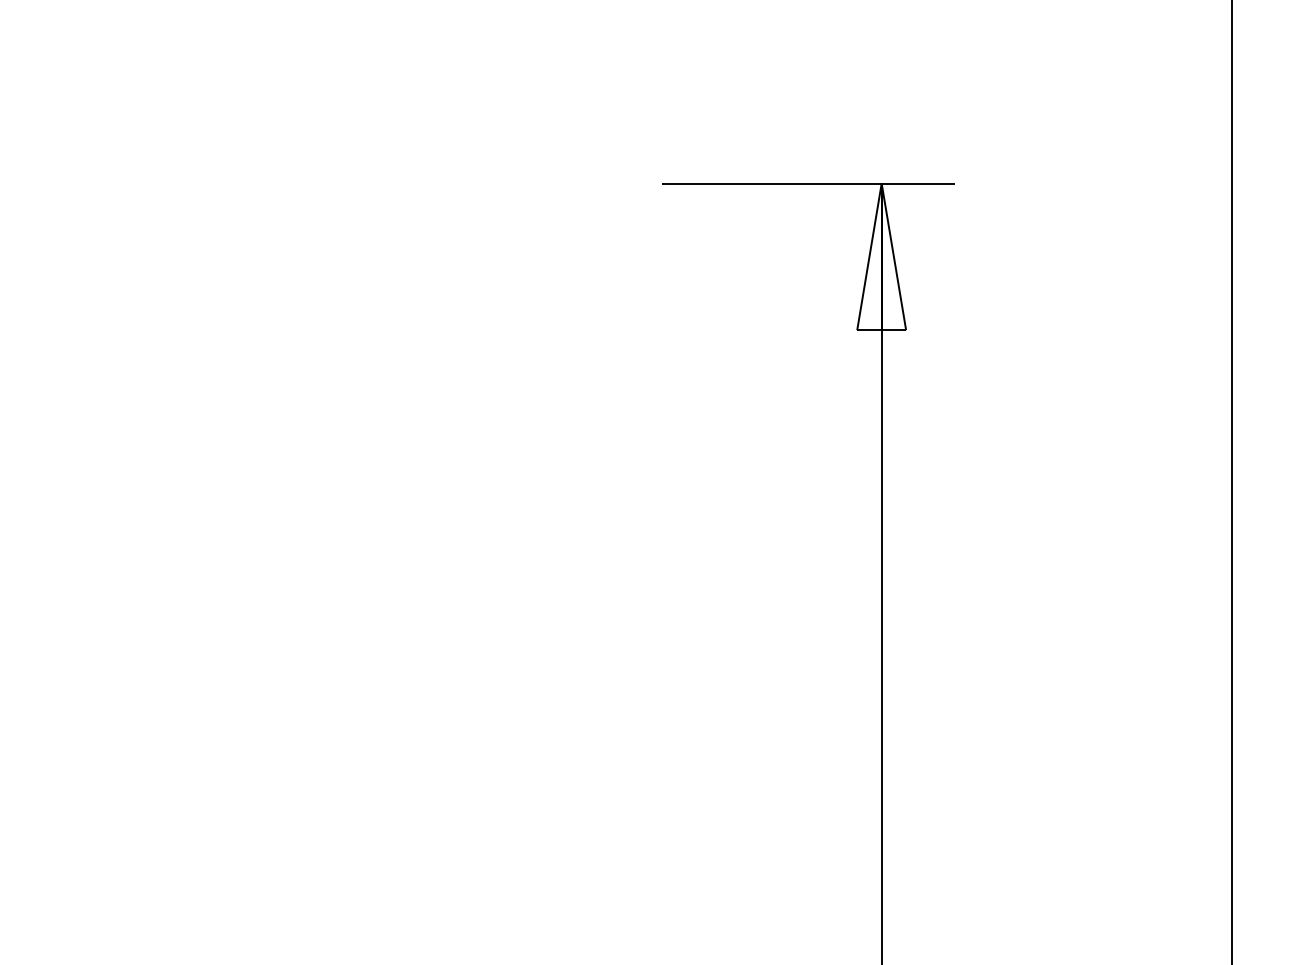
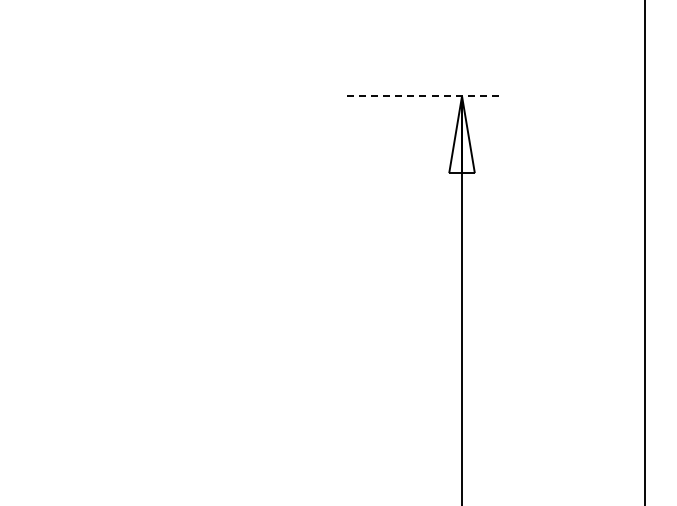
line: (808, 183) -> (423, 96), solid -> dashed

